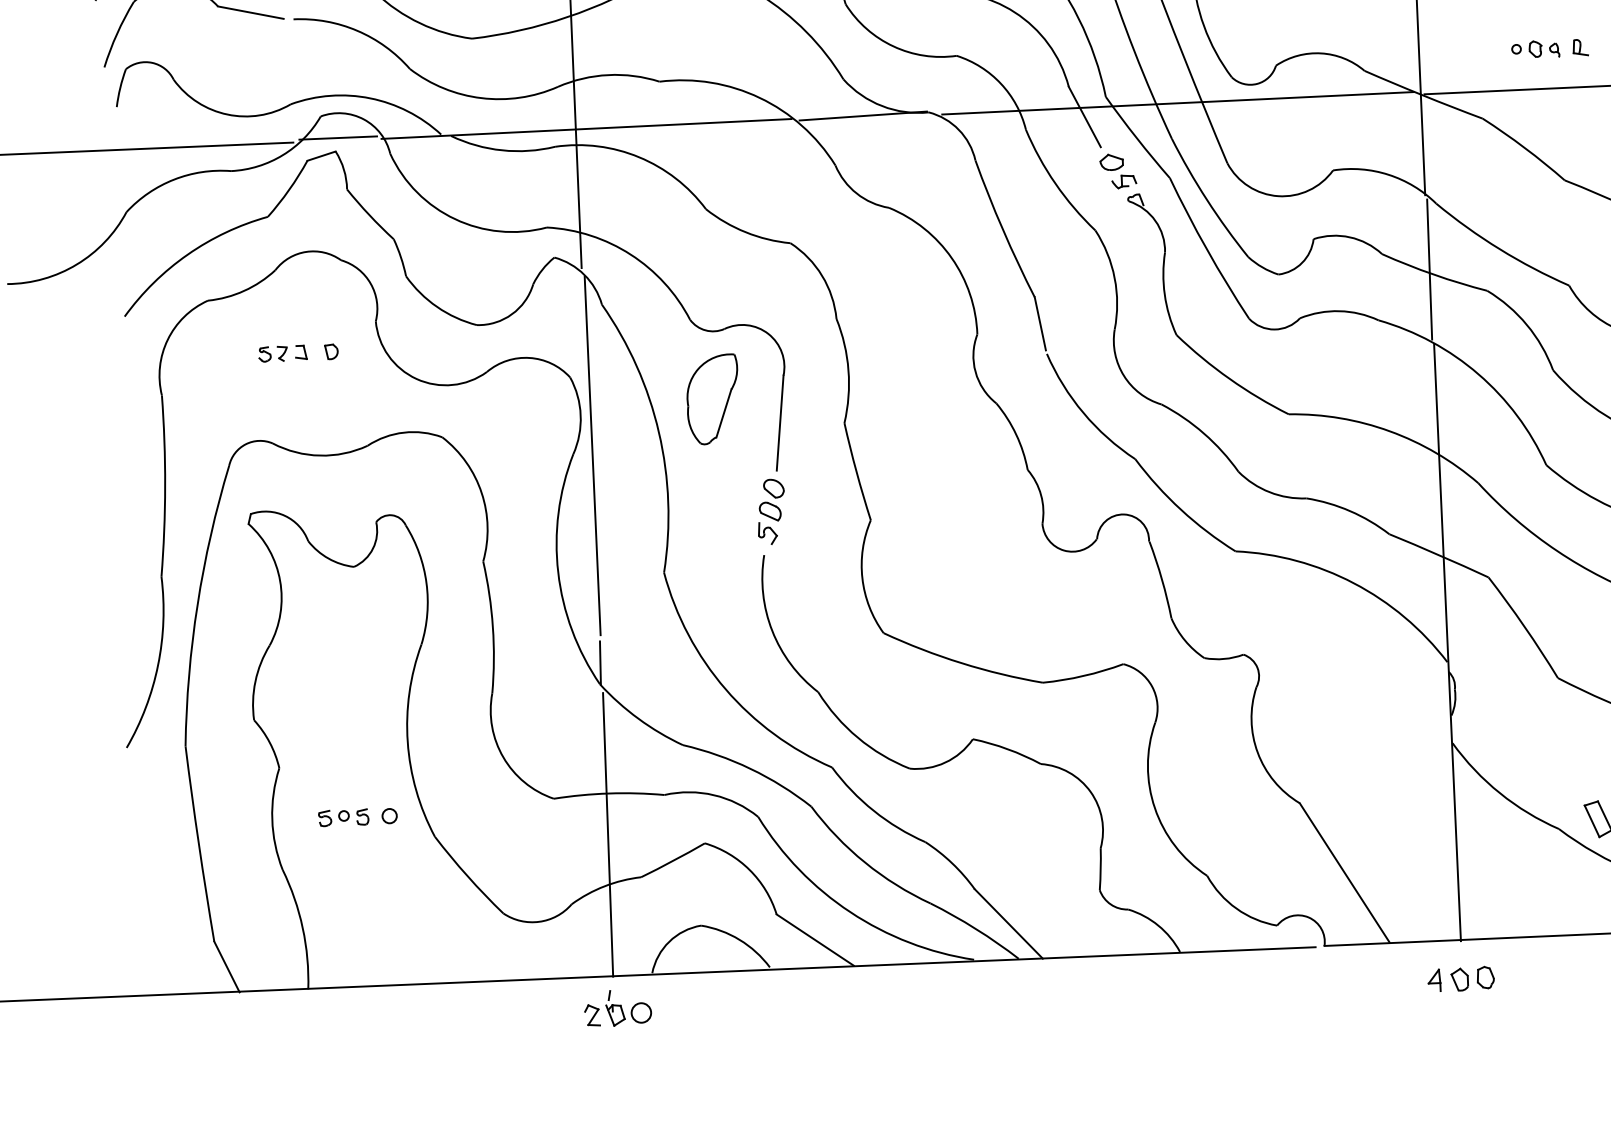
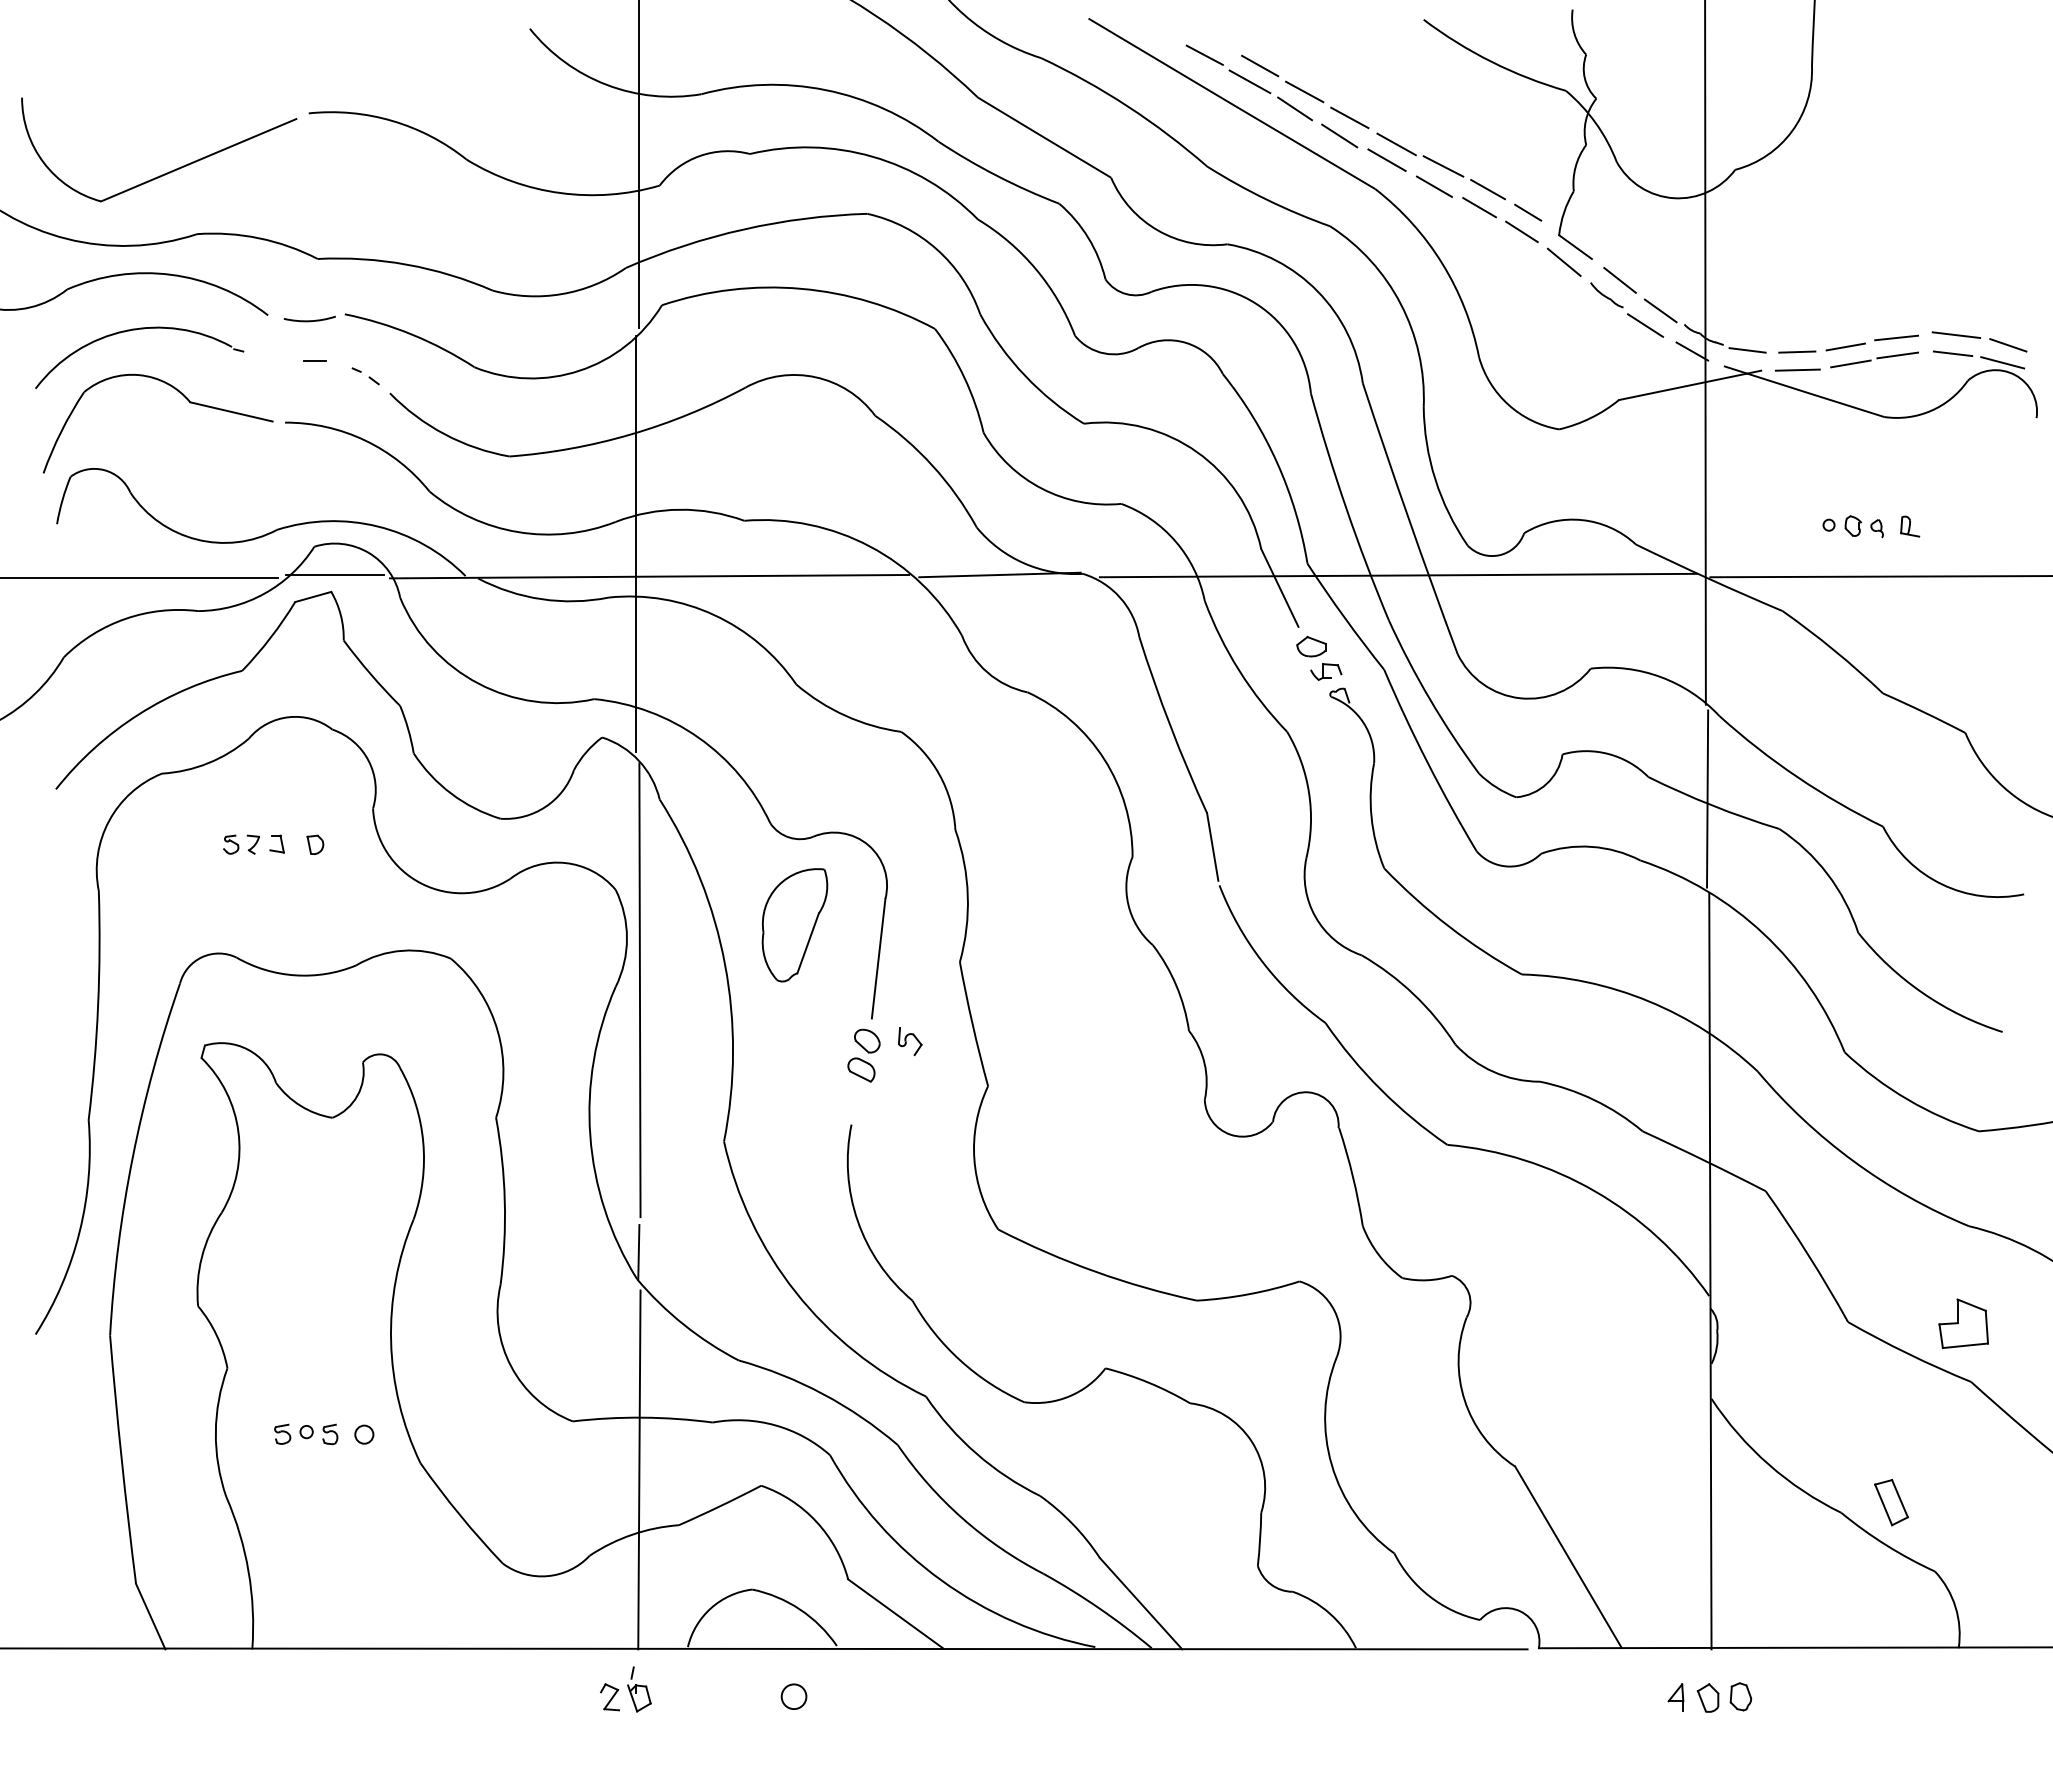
part: (768, 533) -> (910, 1041), moved
circle: (640, 1012) -> (793, 1696), moved

